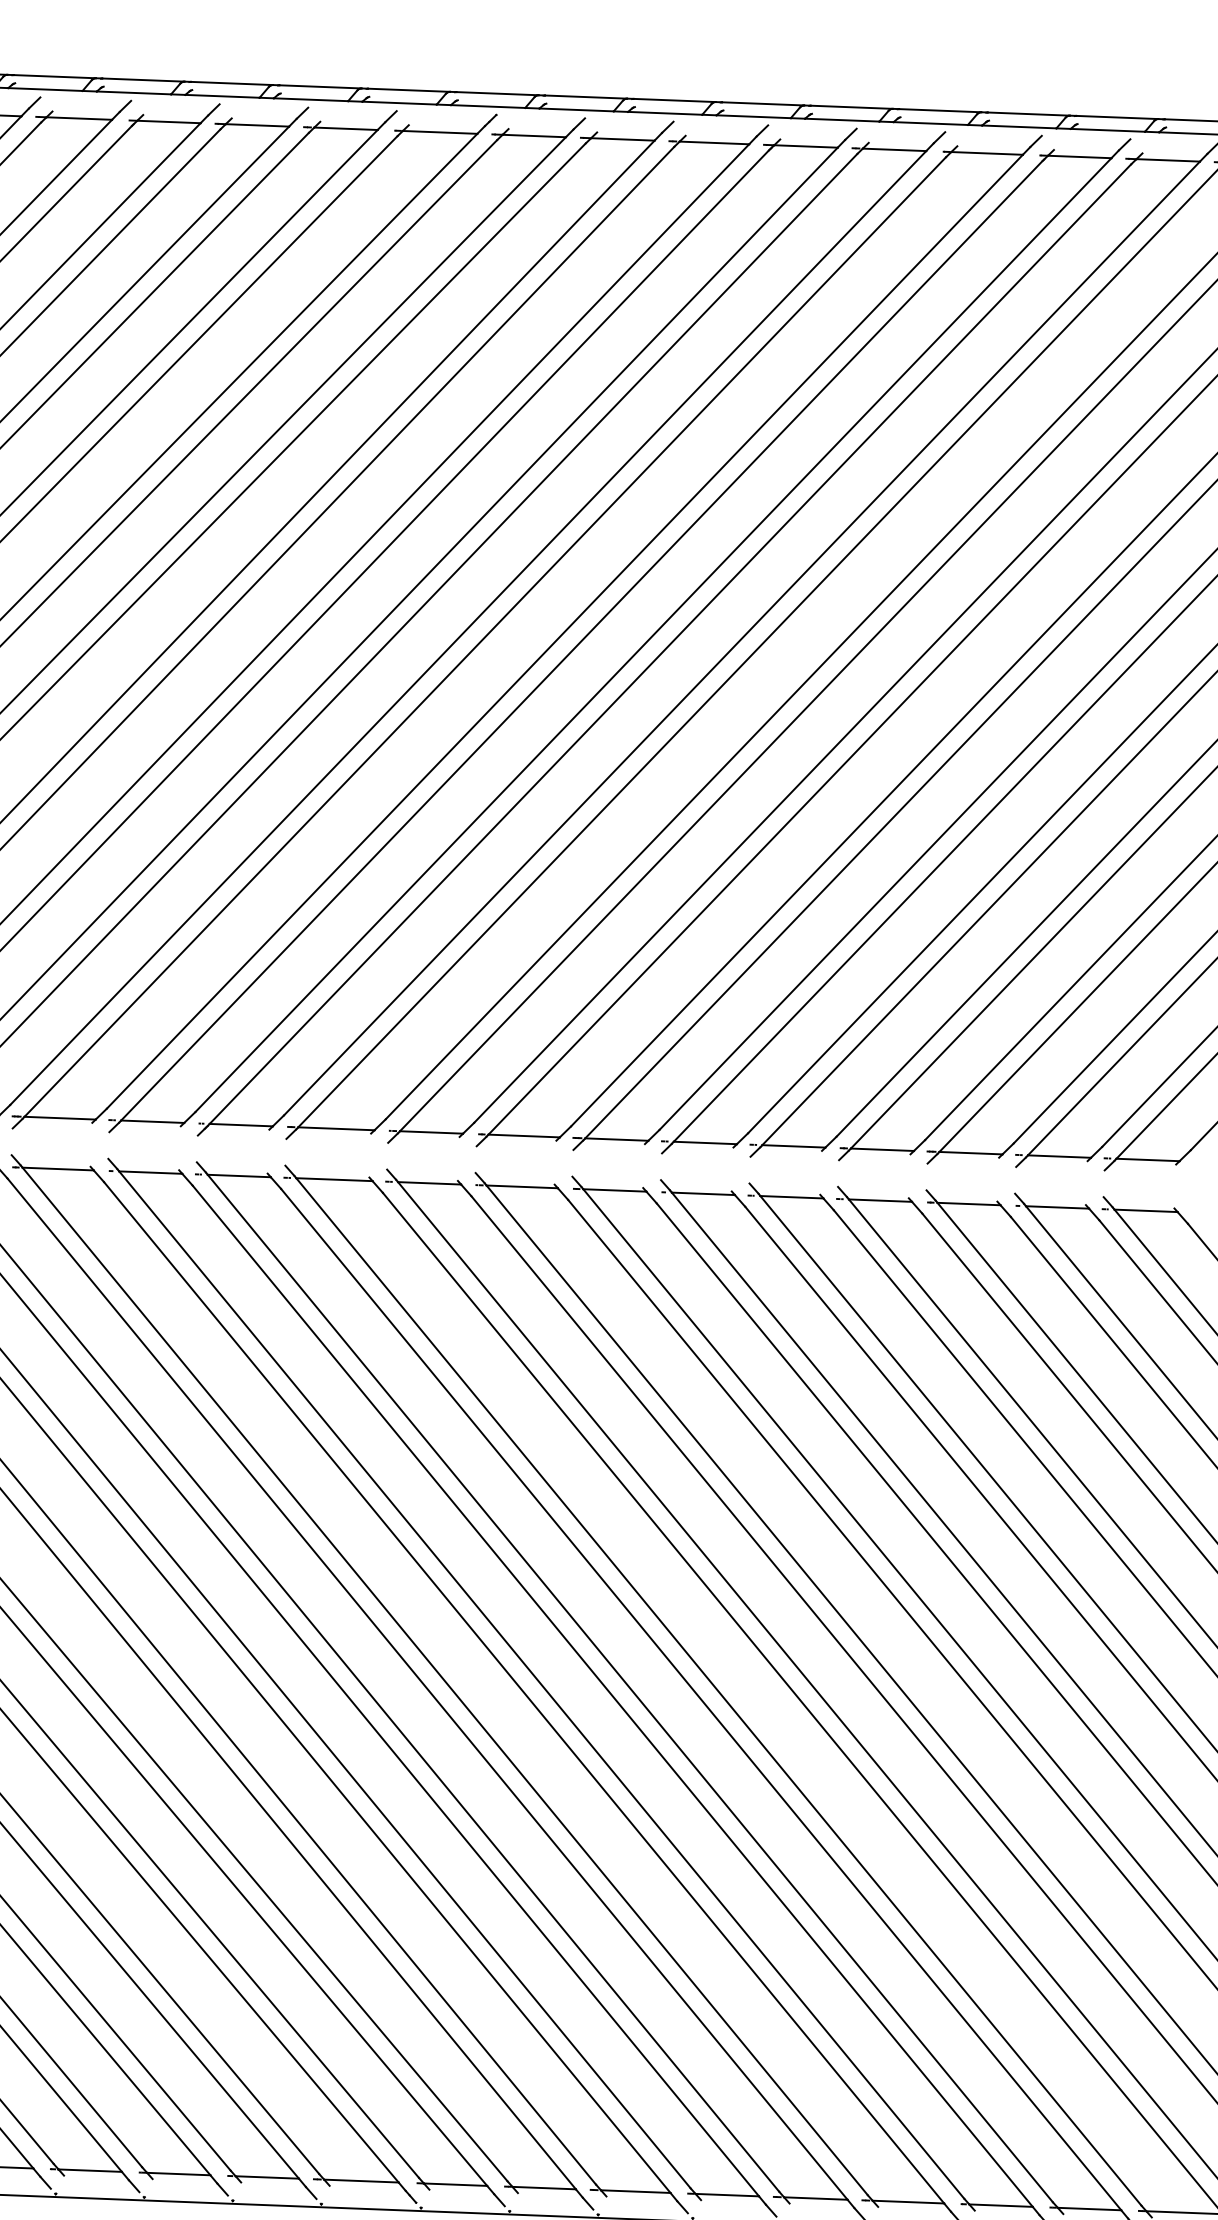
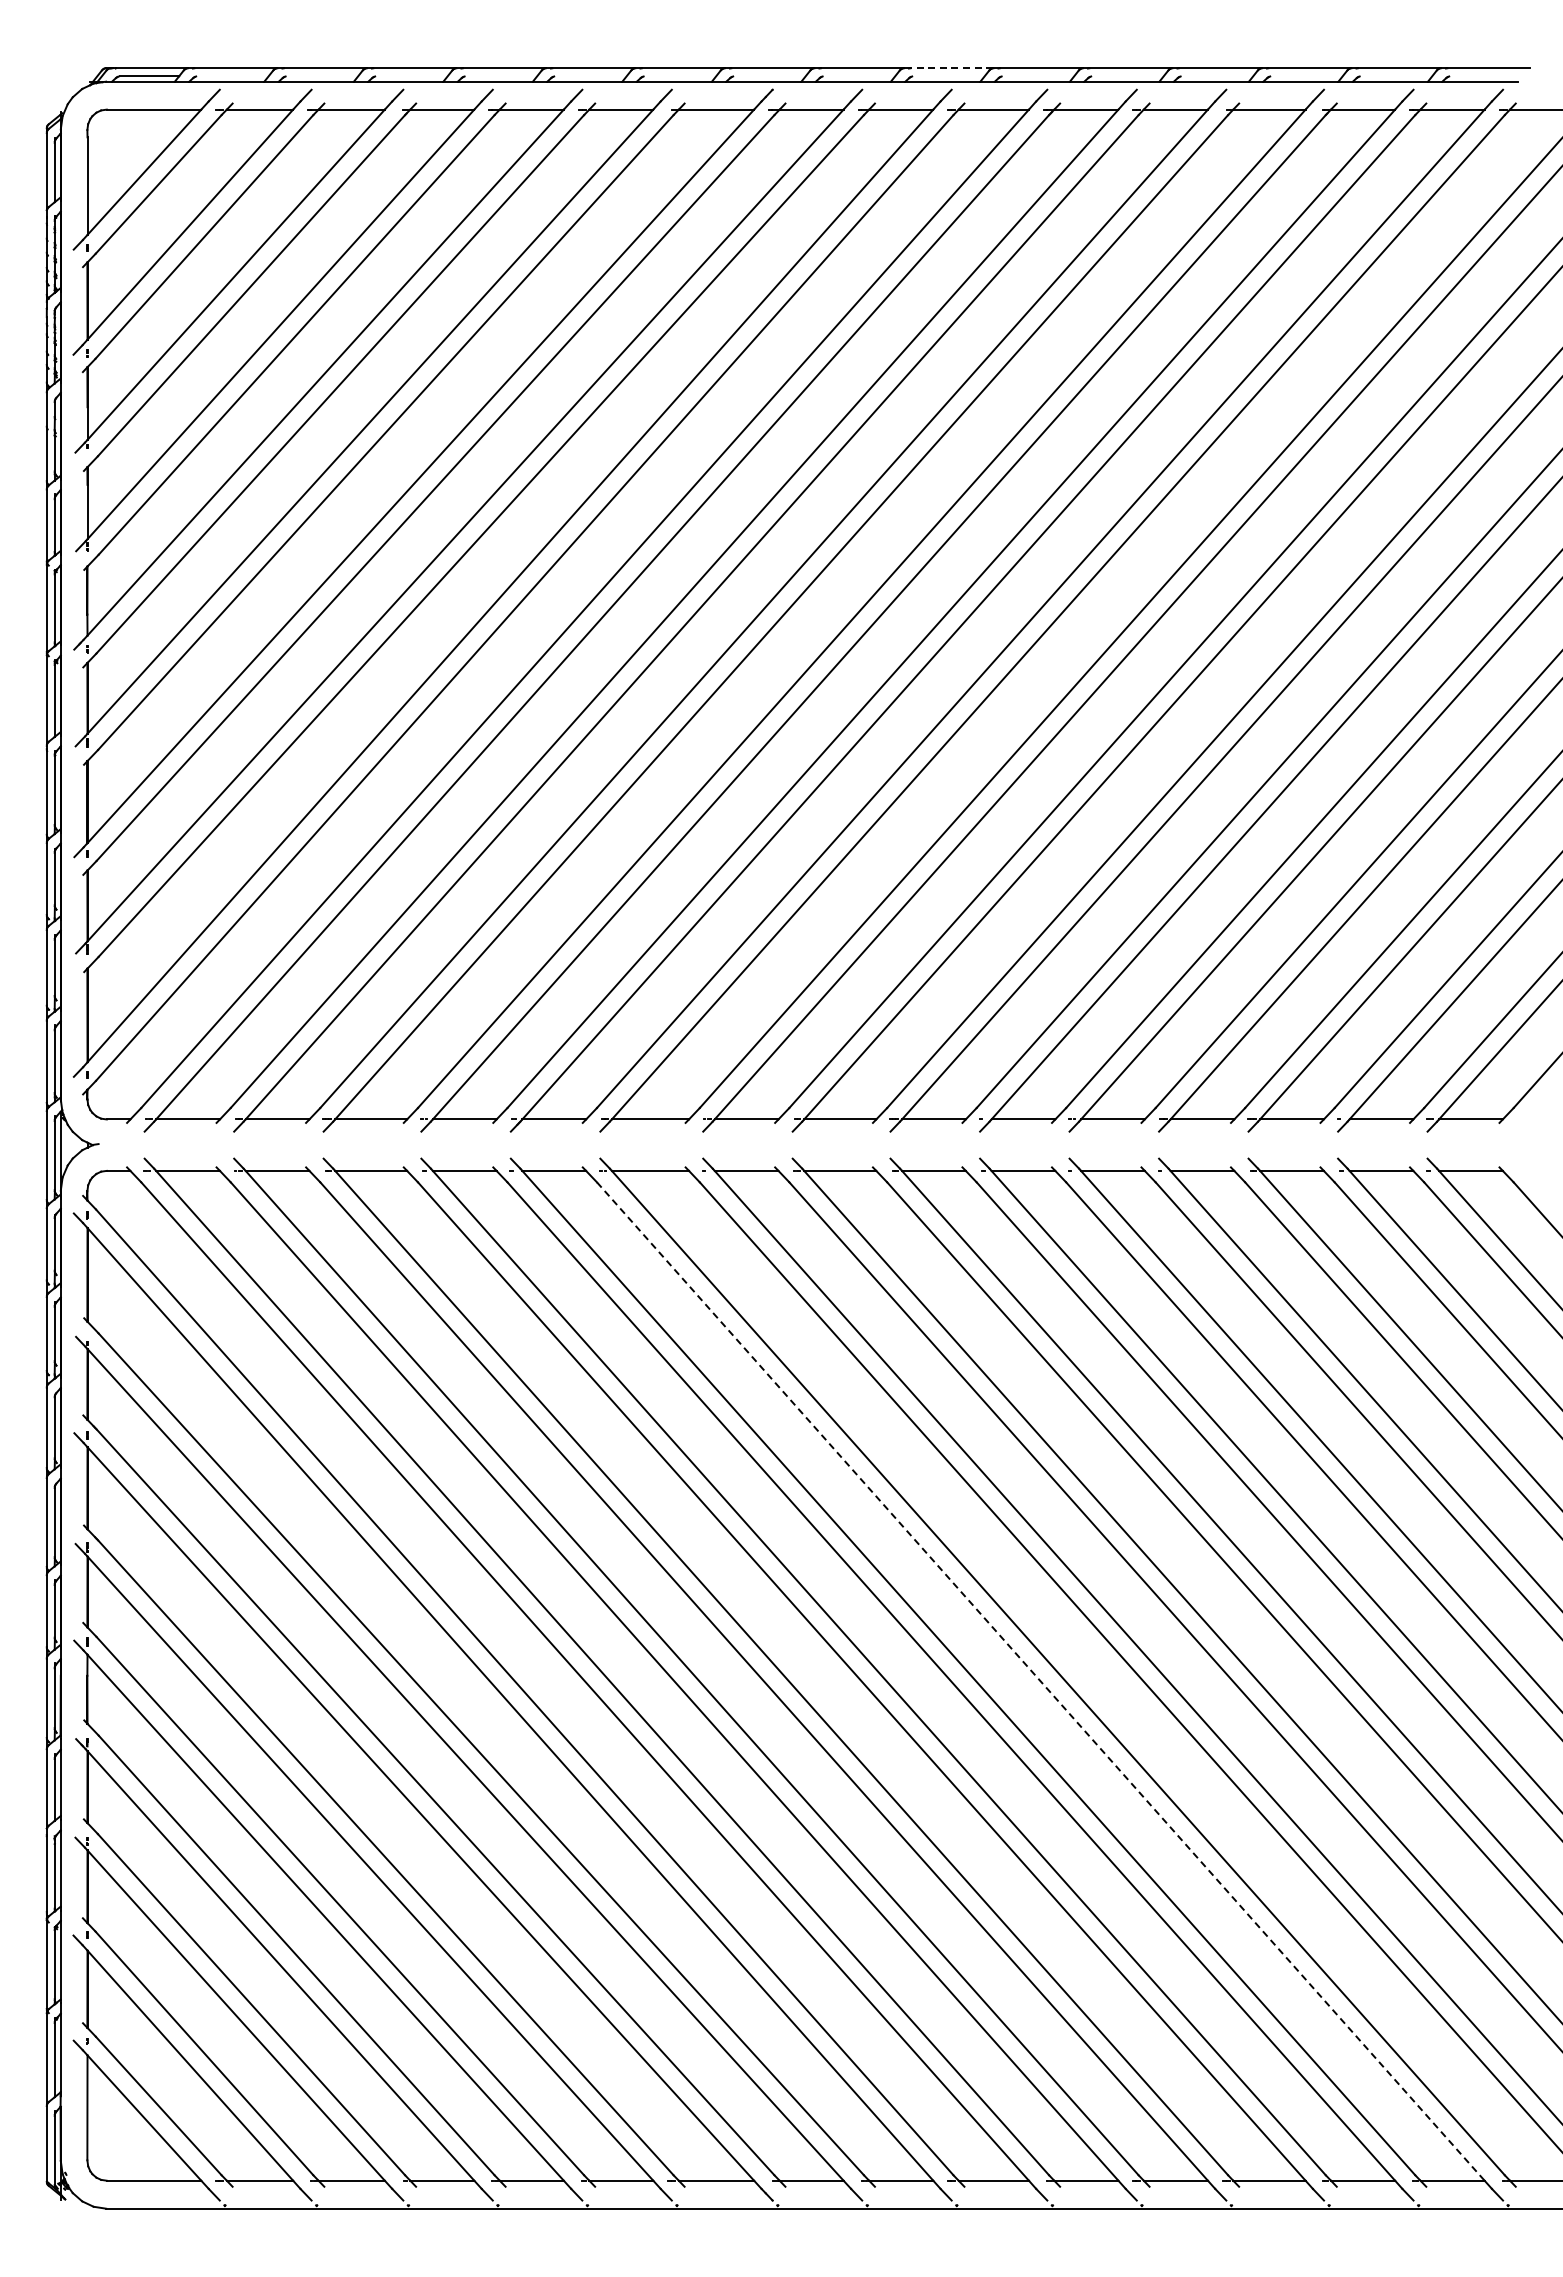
line: (674, 100) -> (951, 68), solid -> dashed
line: (700, 1699) -> (1040, 1681), solid -> dashed

